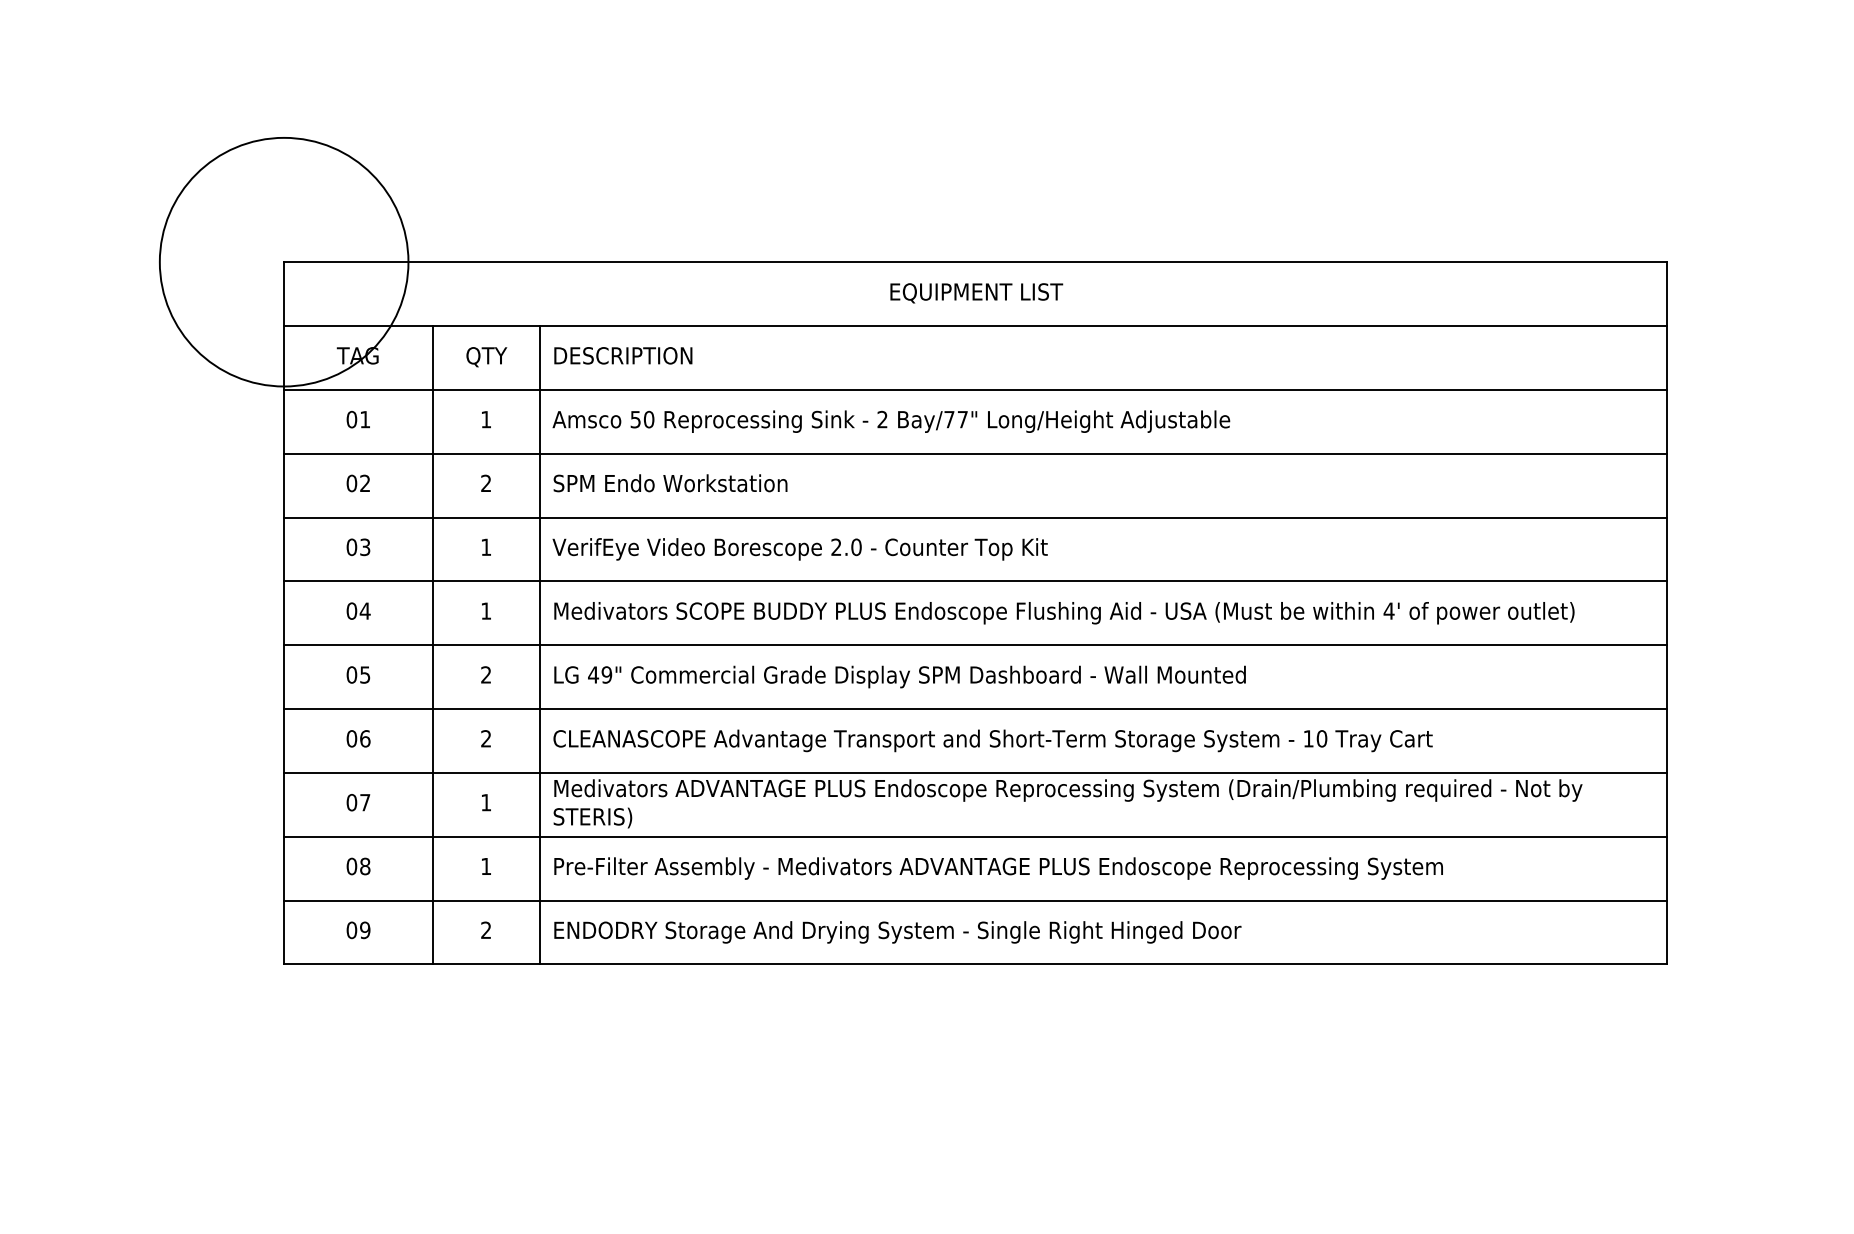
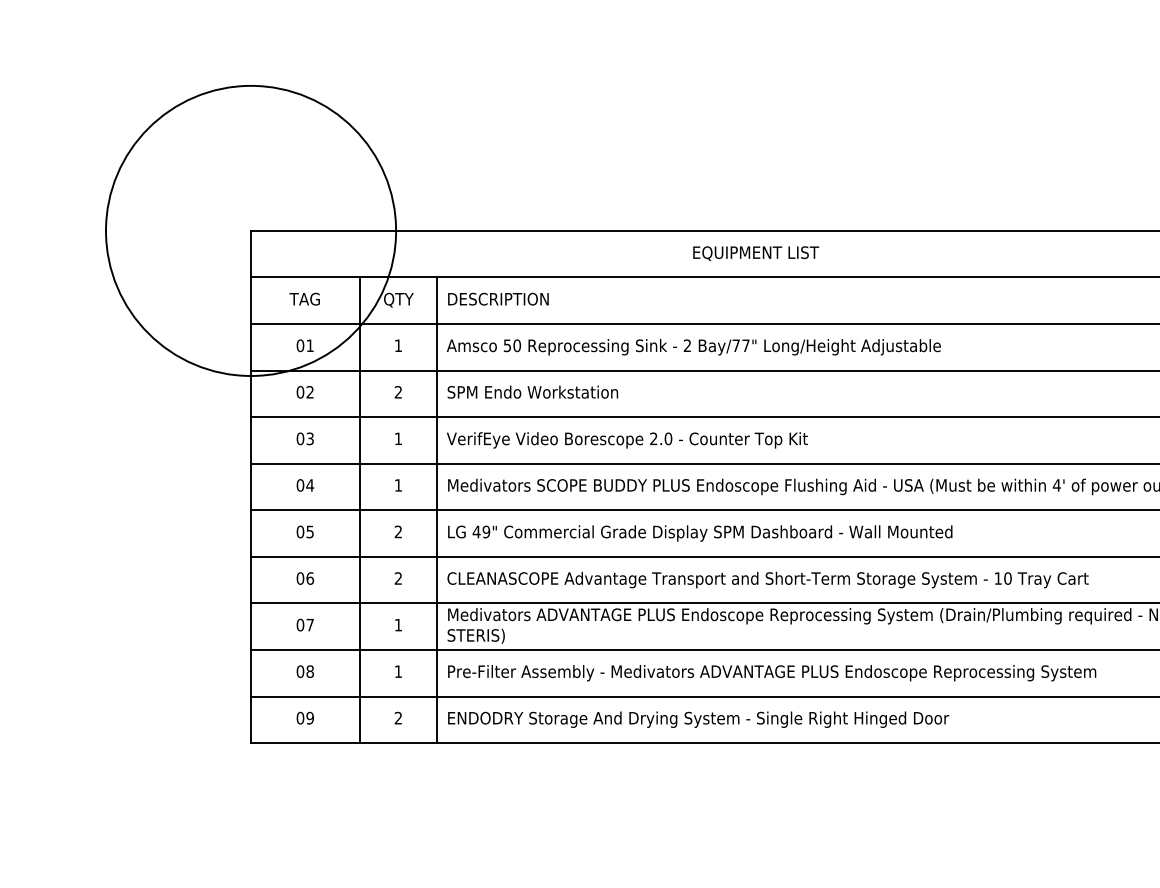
circle: (283, 261) -> (250, 230), size x1.6

